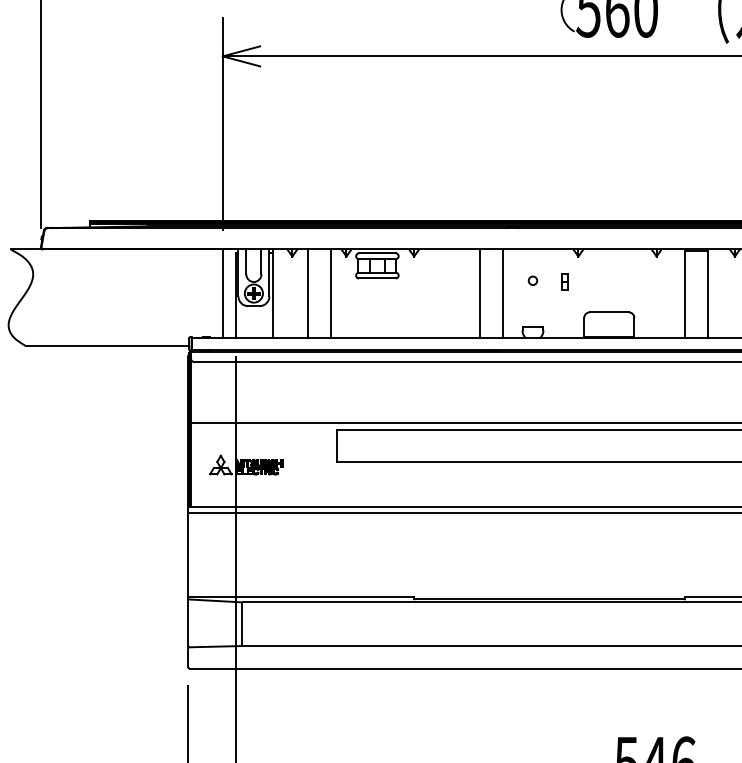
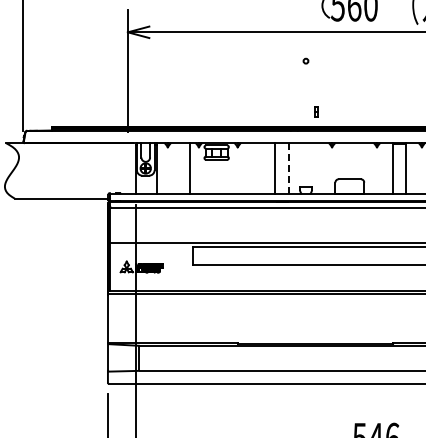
circle: (532, 279) -> (305, 60), moved
part: (565, 281) -> (316, 111), moved
line: (222, 293) -> (127, 168), removed
line: (307, 293) -> (176, 168), removed
line: (502, 293) -> (288, 168), solid -> dashed

